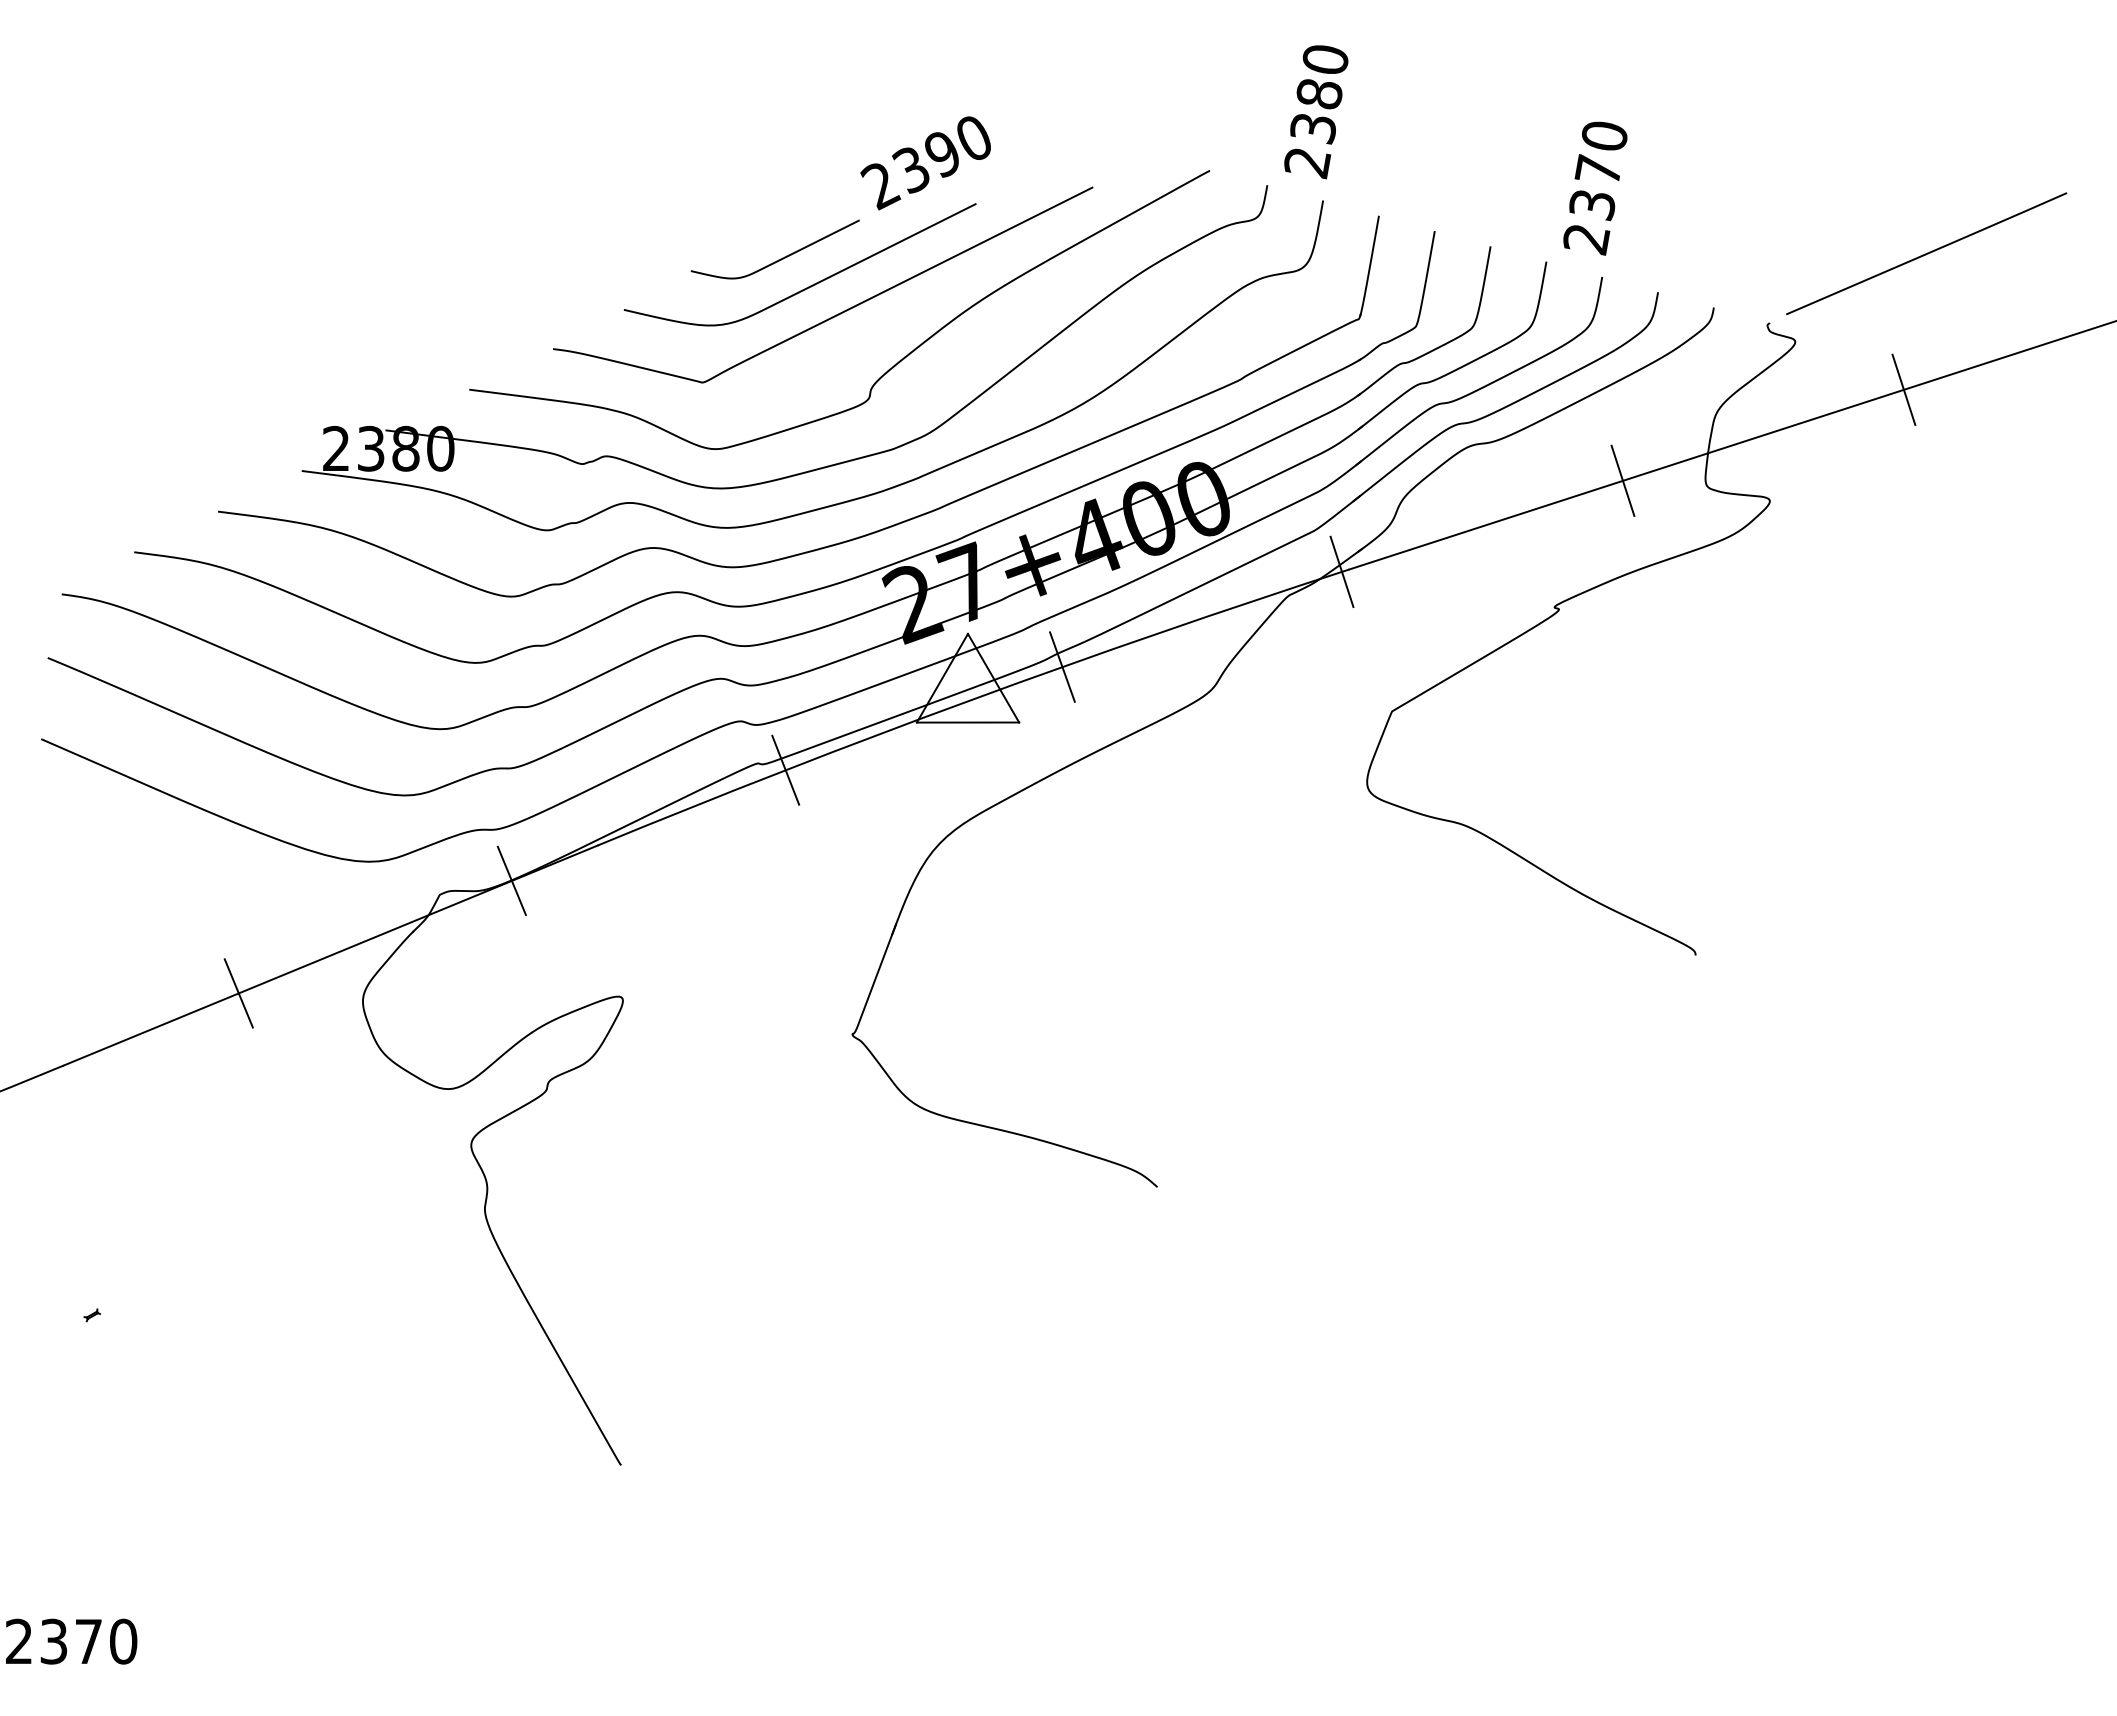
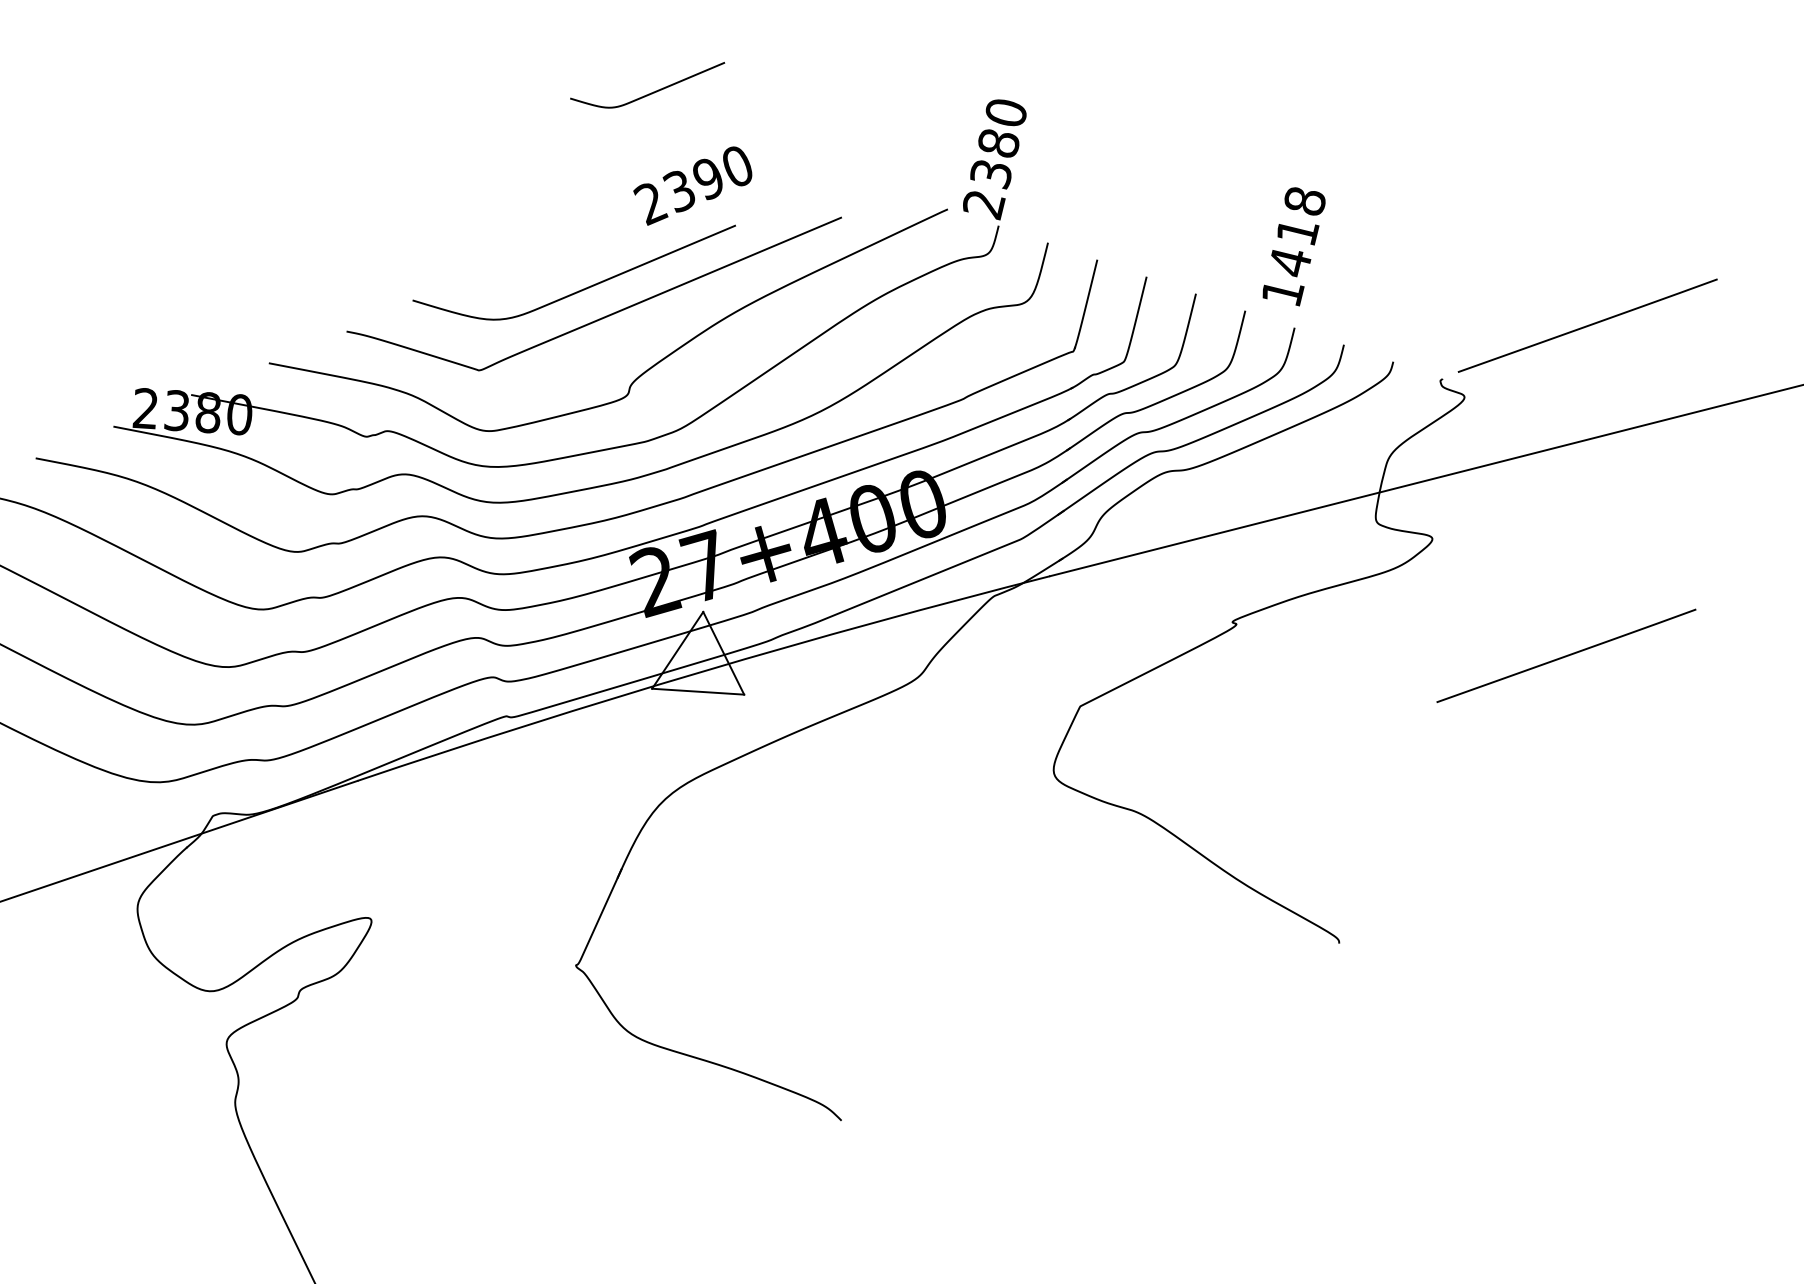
text: (1316, 112) -> (994, 159), moved
text: (1595, 188) -> (1293, 247), 2370 -> 1418
curve: (778, 259) -> (649, 93), moved
line: (1903, 389) -> (1559, 446), removed
line: (1622, 480) -> (1301, 512), removed
line: (1341, 571) -> (1042, 577), removed
line: (1926, 620) -> (1566, 655), added
line: (1062, 666) -> (786, 646), removed
line: (785, 769) -> (531, 723), removed
line: (511, 880) -> (278, 807), removed
line: (238, 993) -> (26, 893), removed

